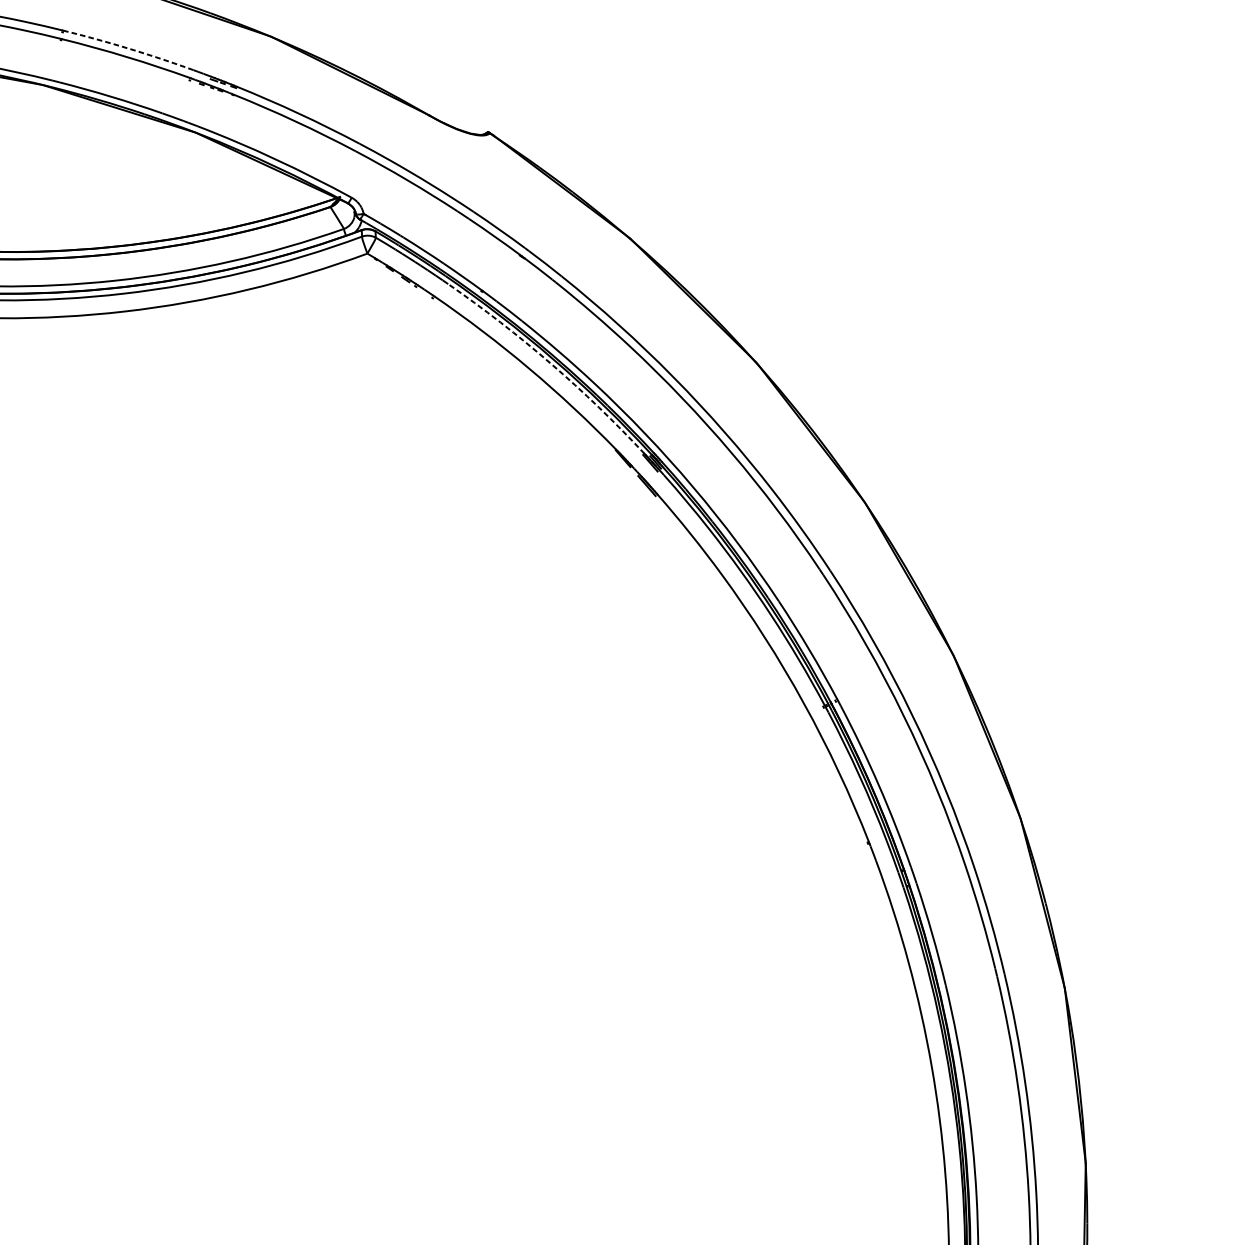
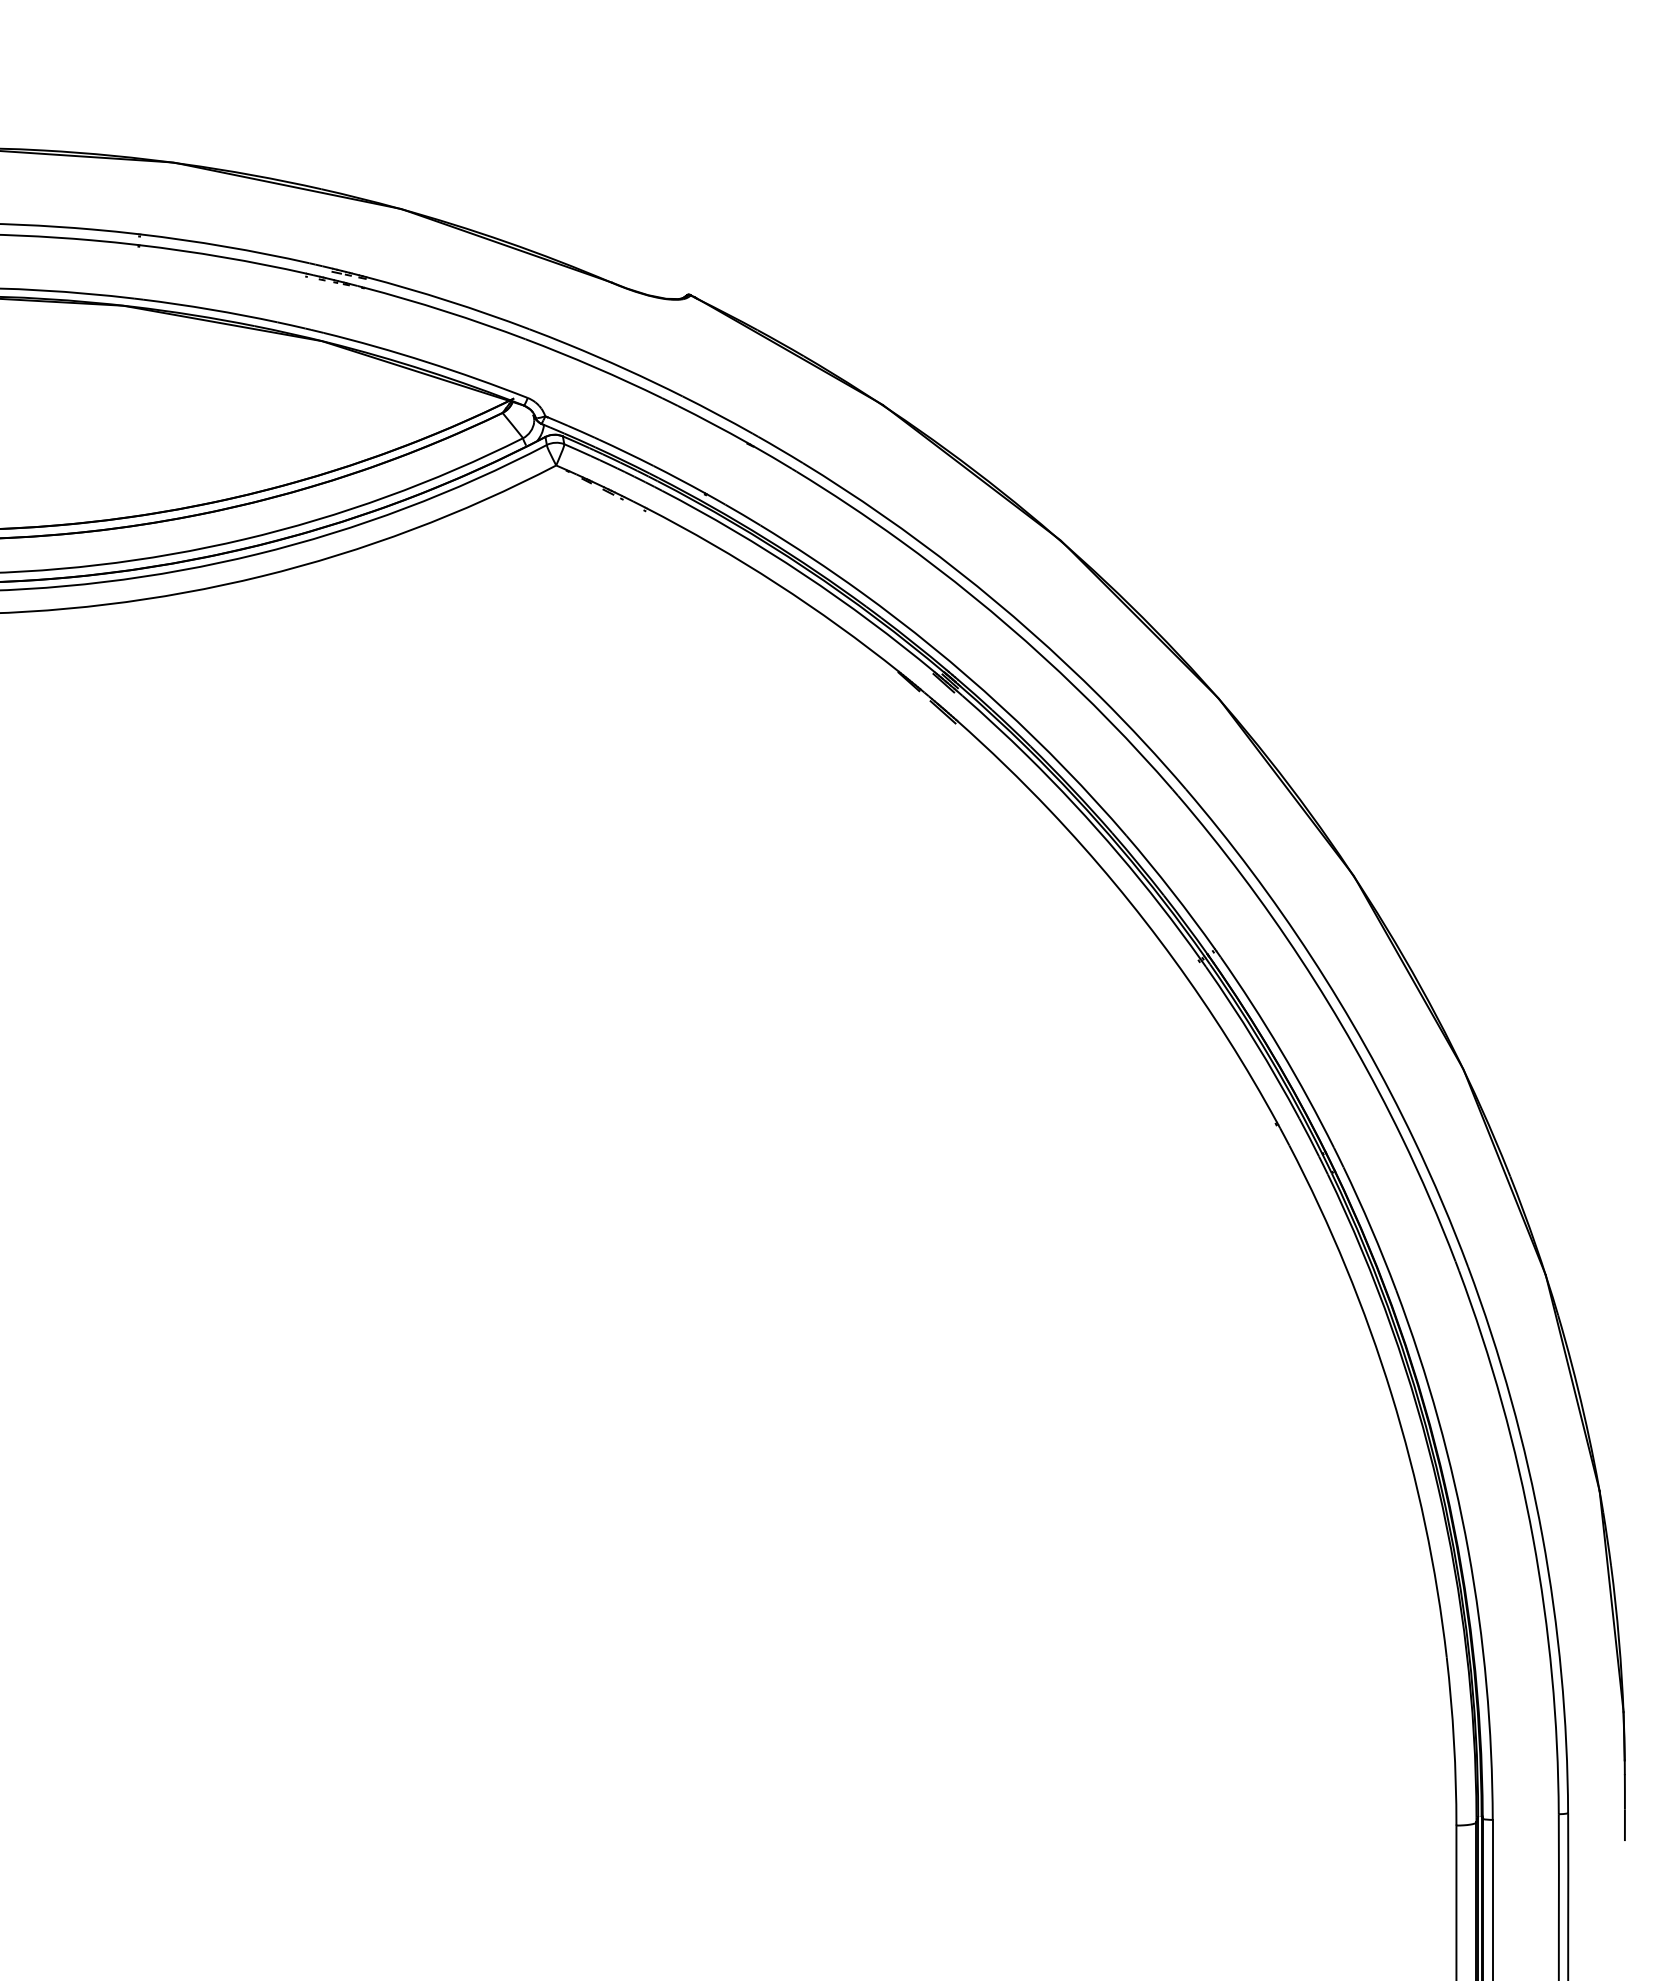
arc: (129, 48) -> (225, 246), dashed -> solid
arc: (550, 363) -> (803, 574), dashed -> solid

